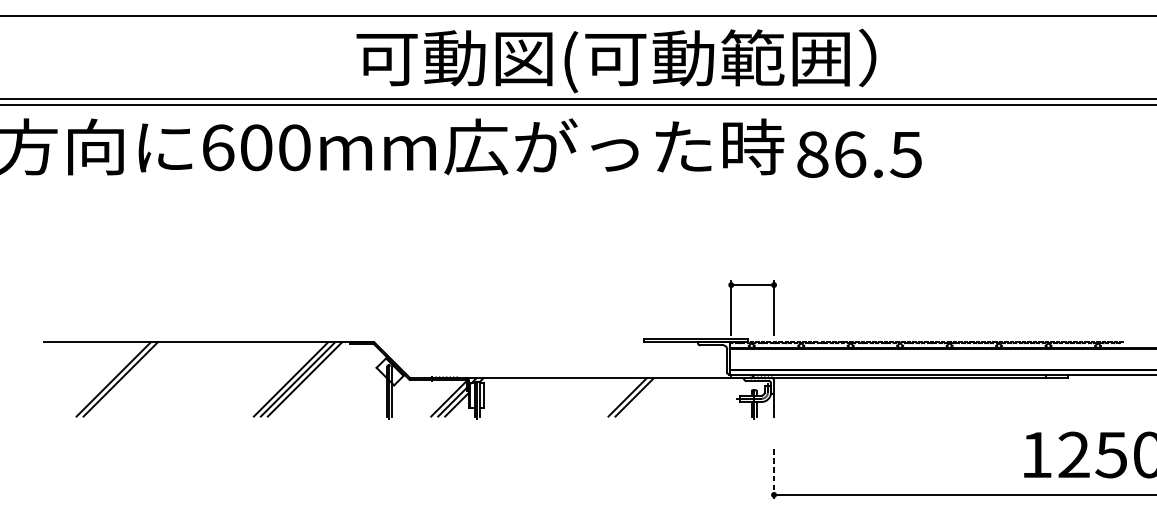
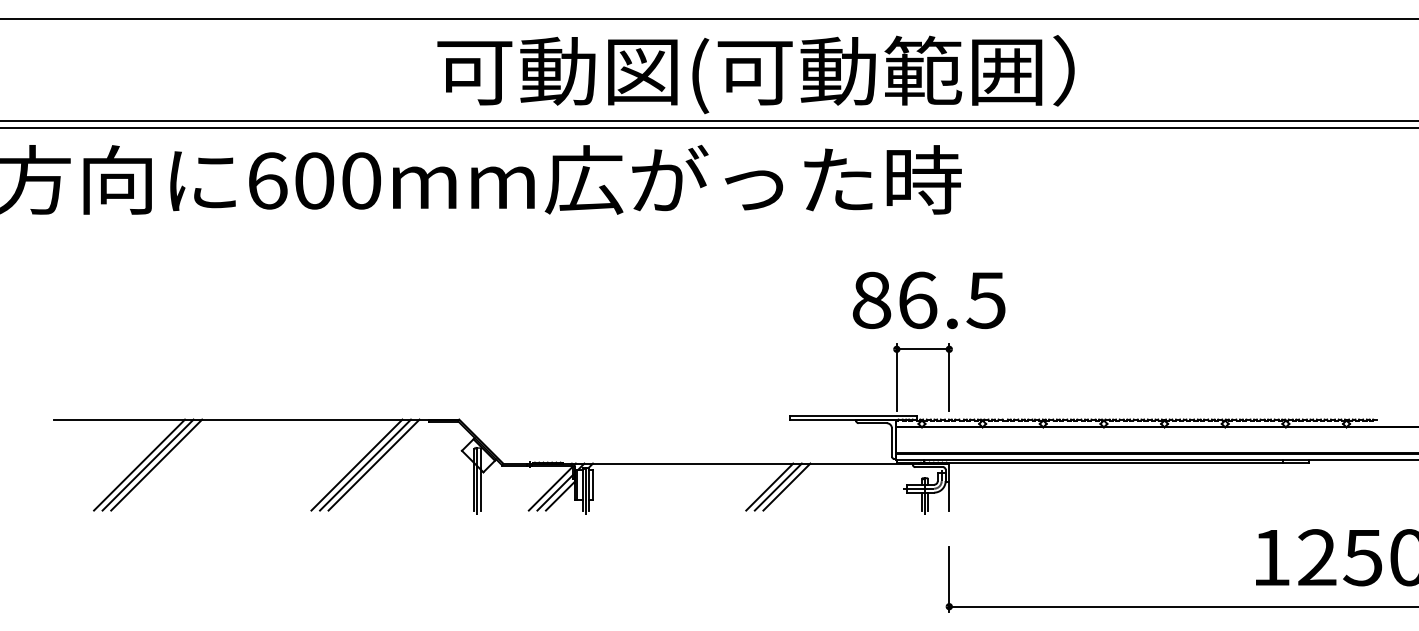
text: (859, 153) -> (928, 299), moved
line: (127, 379) -> (156, 464), added
line: (641, 396) -> (786, 486), added
line: (774, 472) -> (949, 579), dashed -> solid

